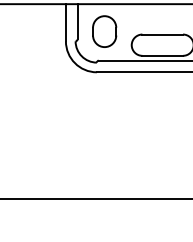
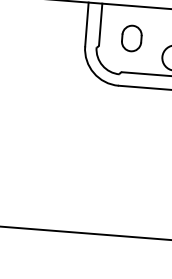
part: (104, 31) -> (131, 38), size x0.7

